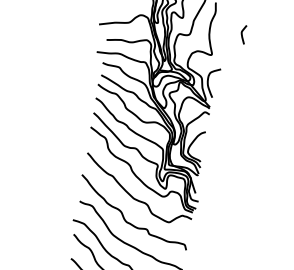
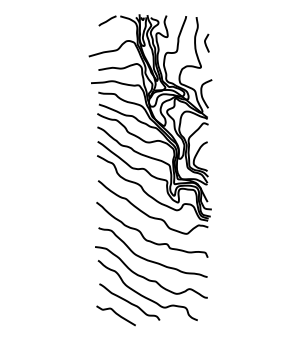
curve: (242, 33) -> (205, 42), moved

